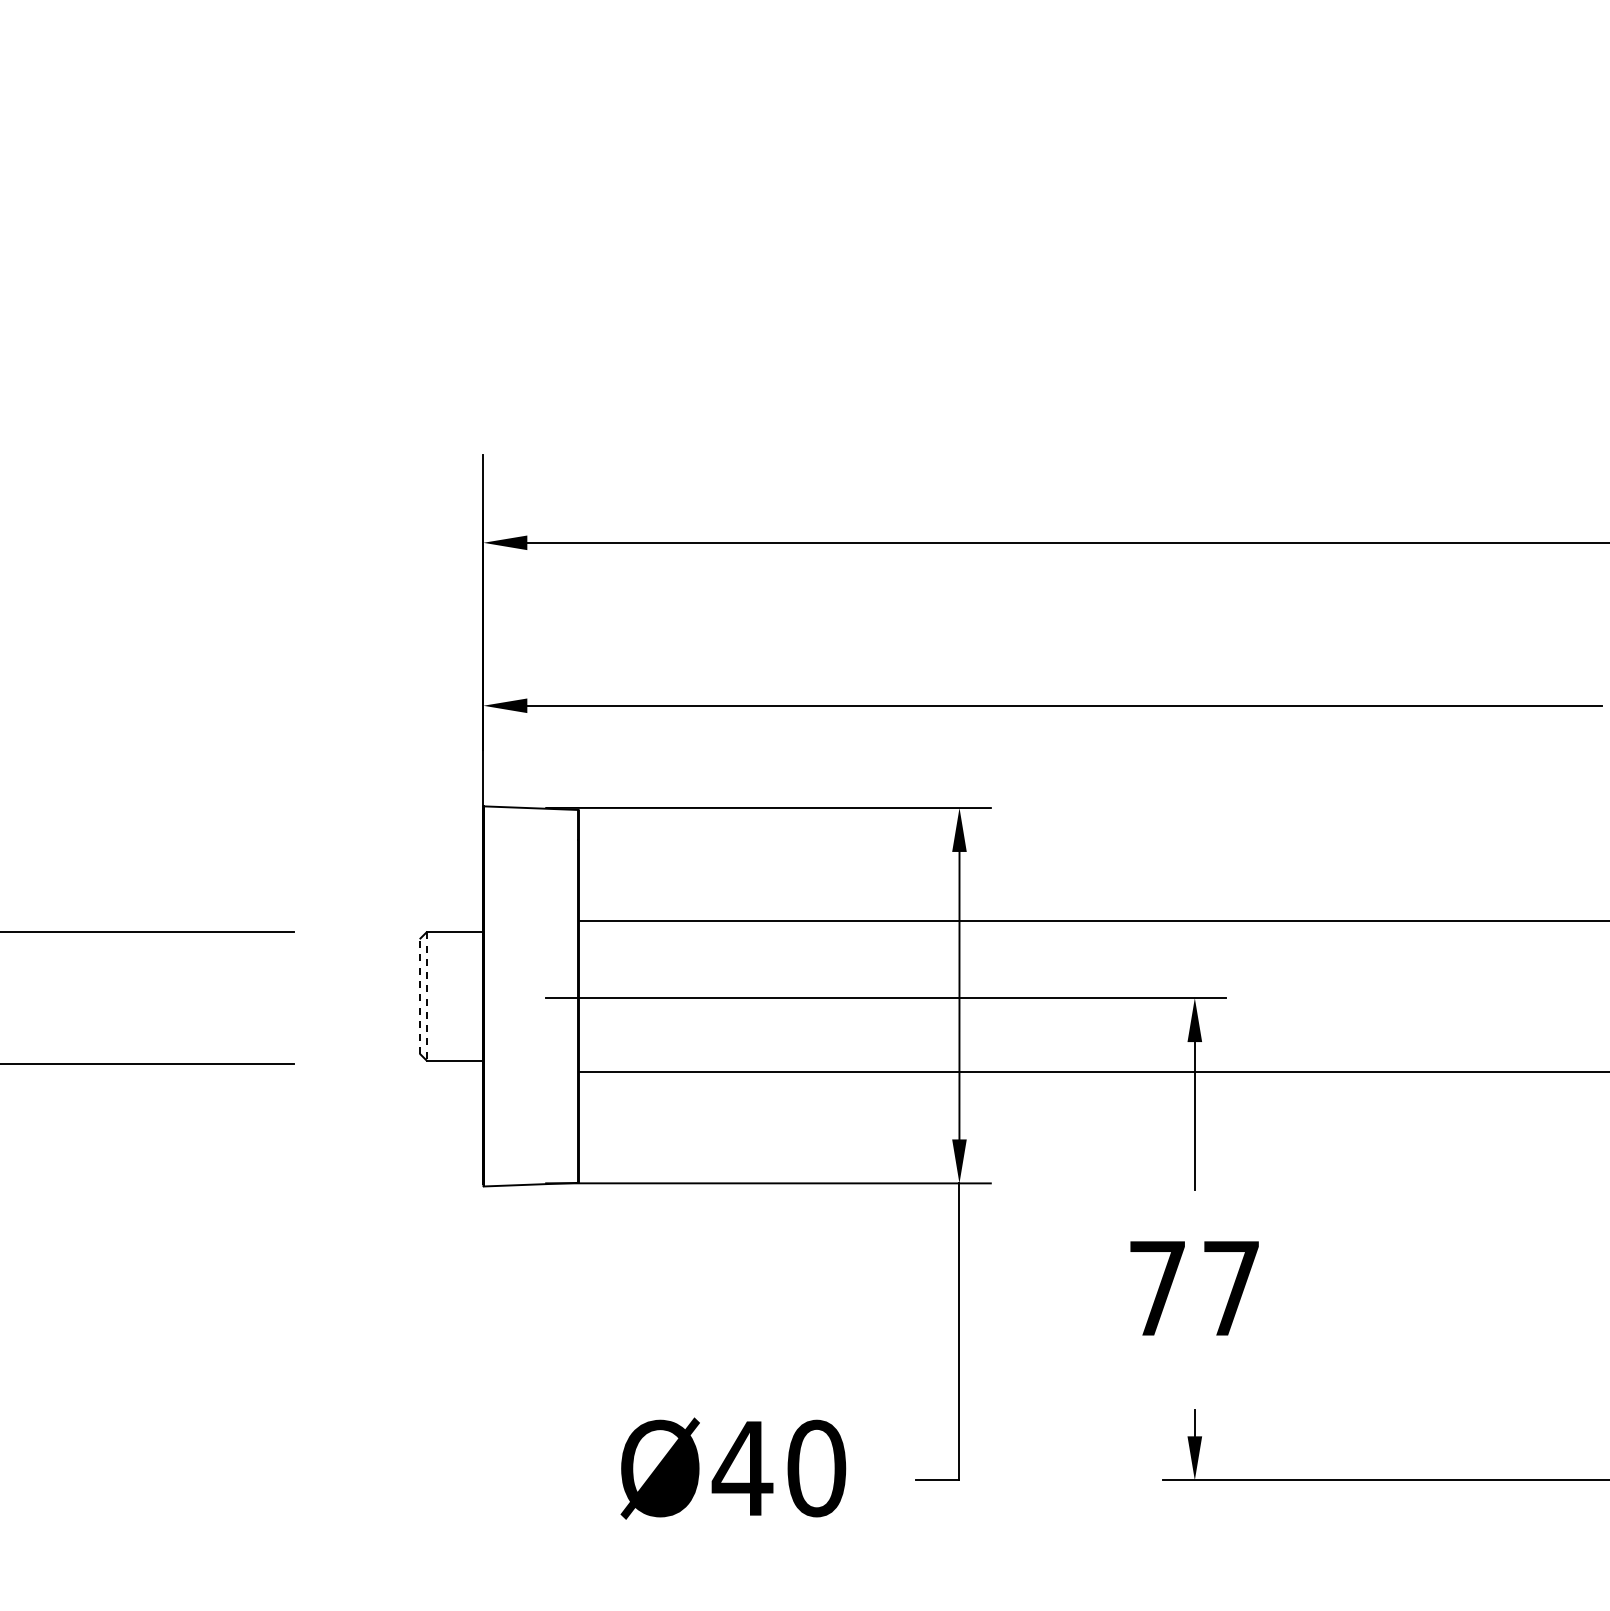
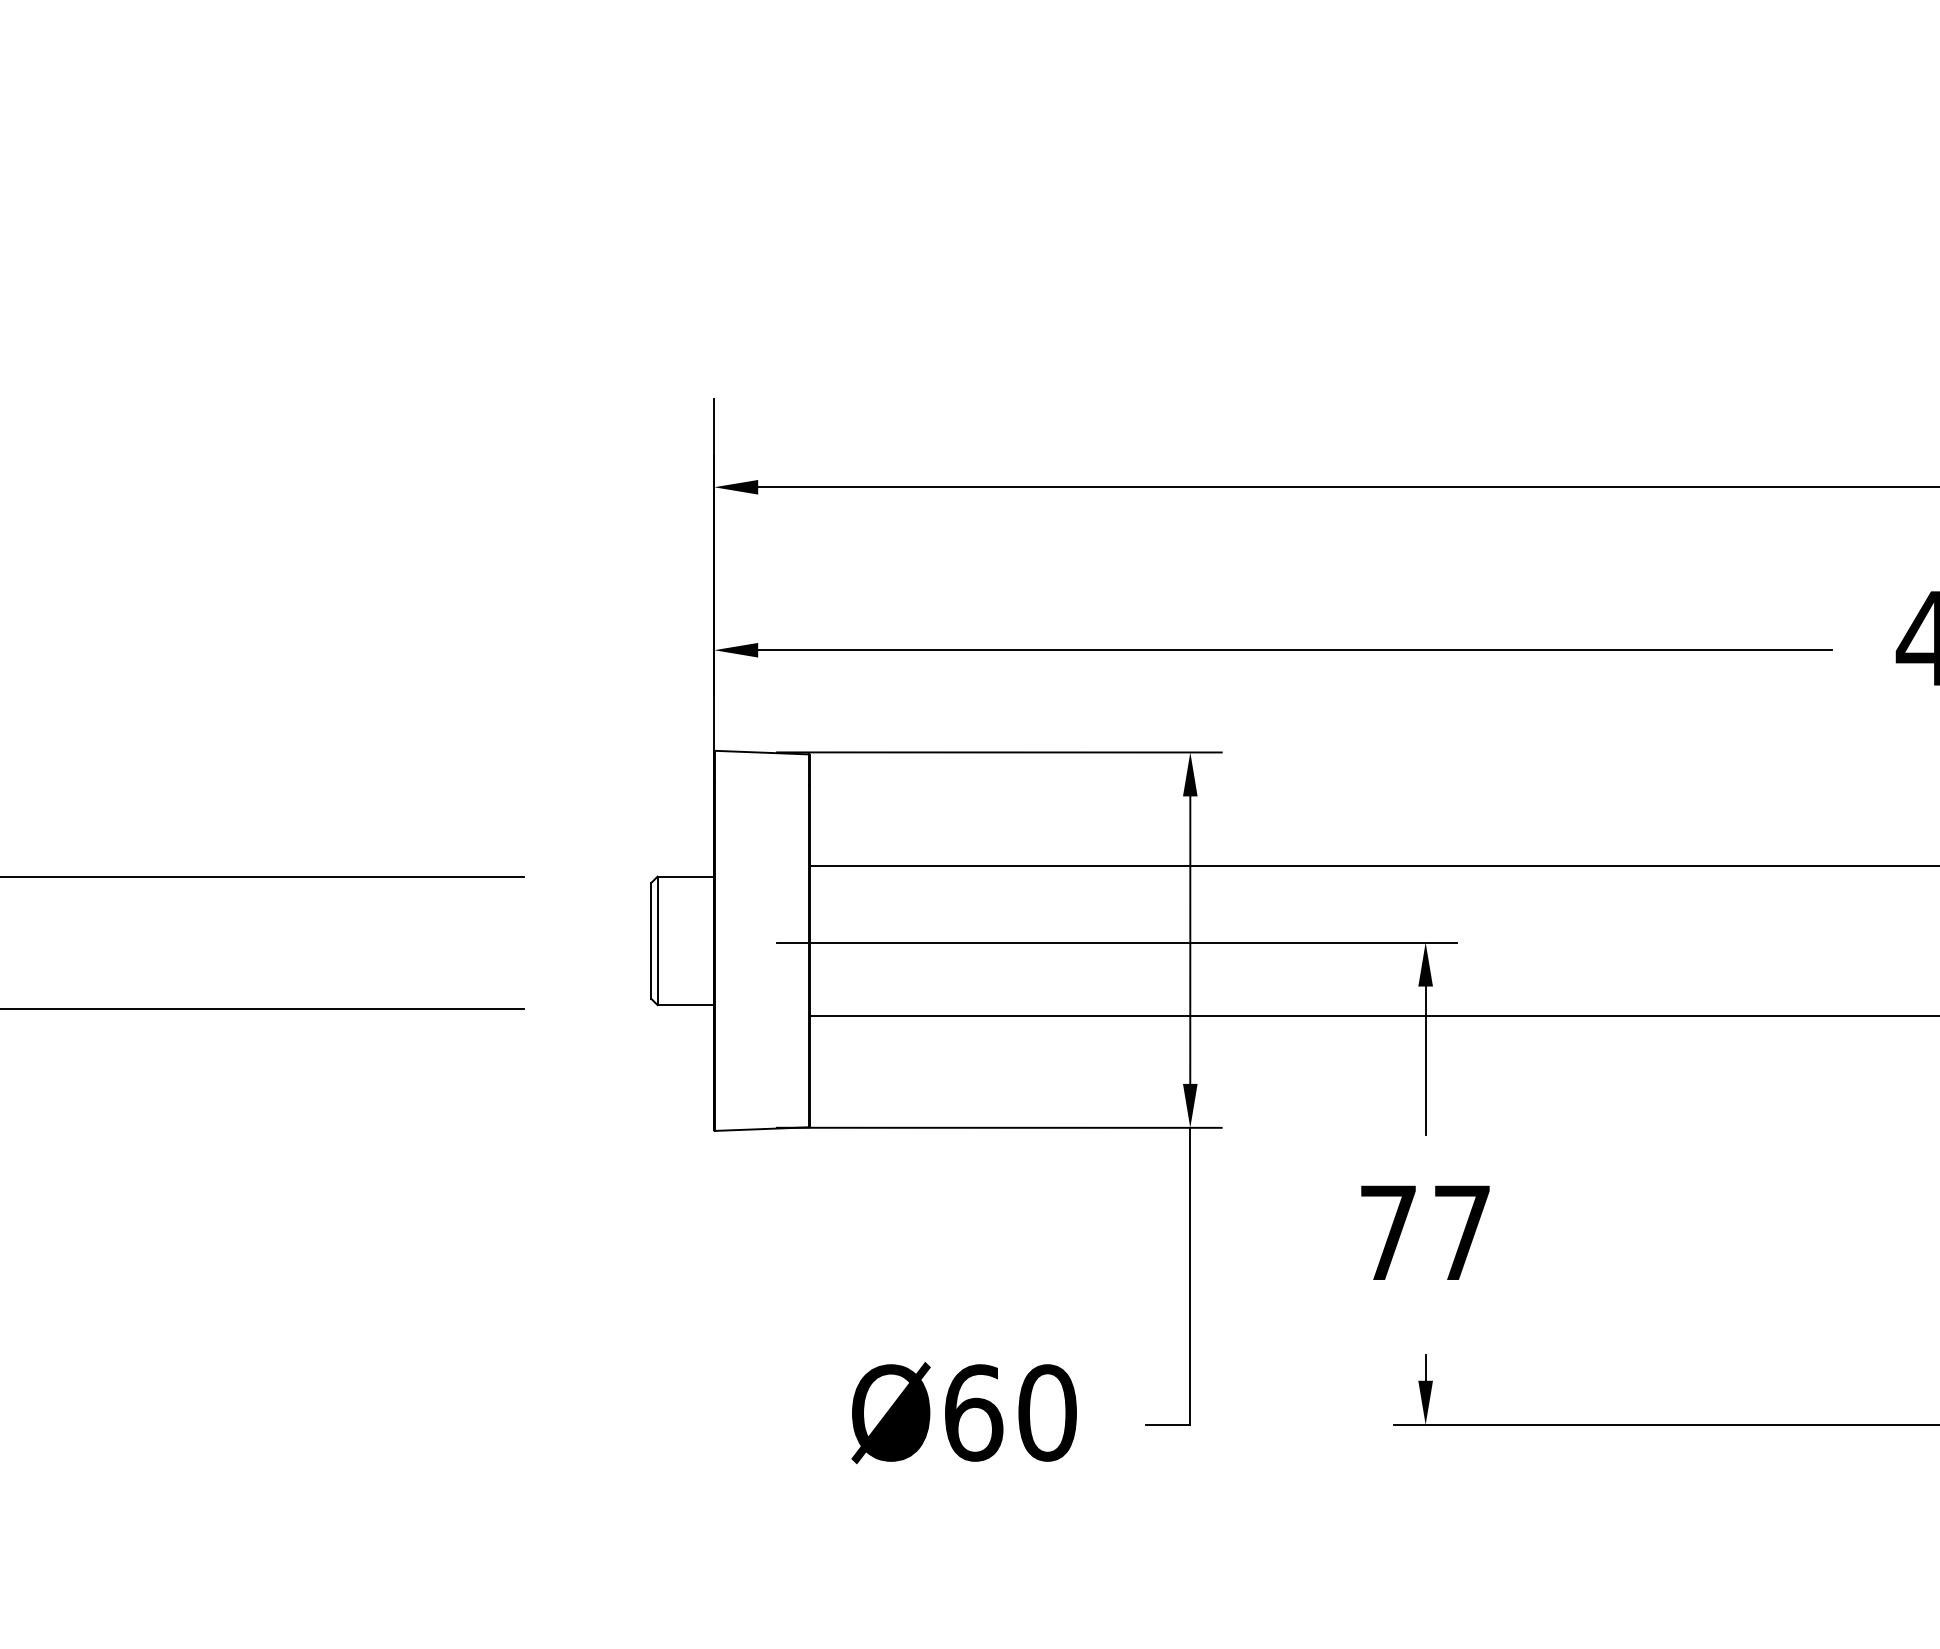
line: (420, 996) -> (651, 940), dashed -> solid
line: (426, 997) -> (657, 941), dashed -> solid
text: (742, 1468) -> (973, 1412), Ø40 -> Ø60

